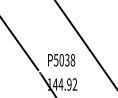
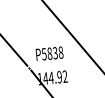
text: (61, 60) -> (49, 54), P5038 -> P5838

